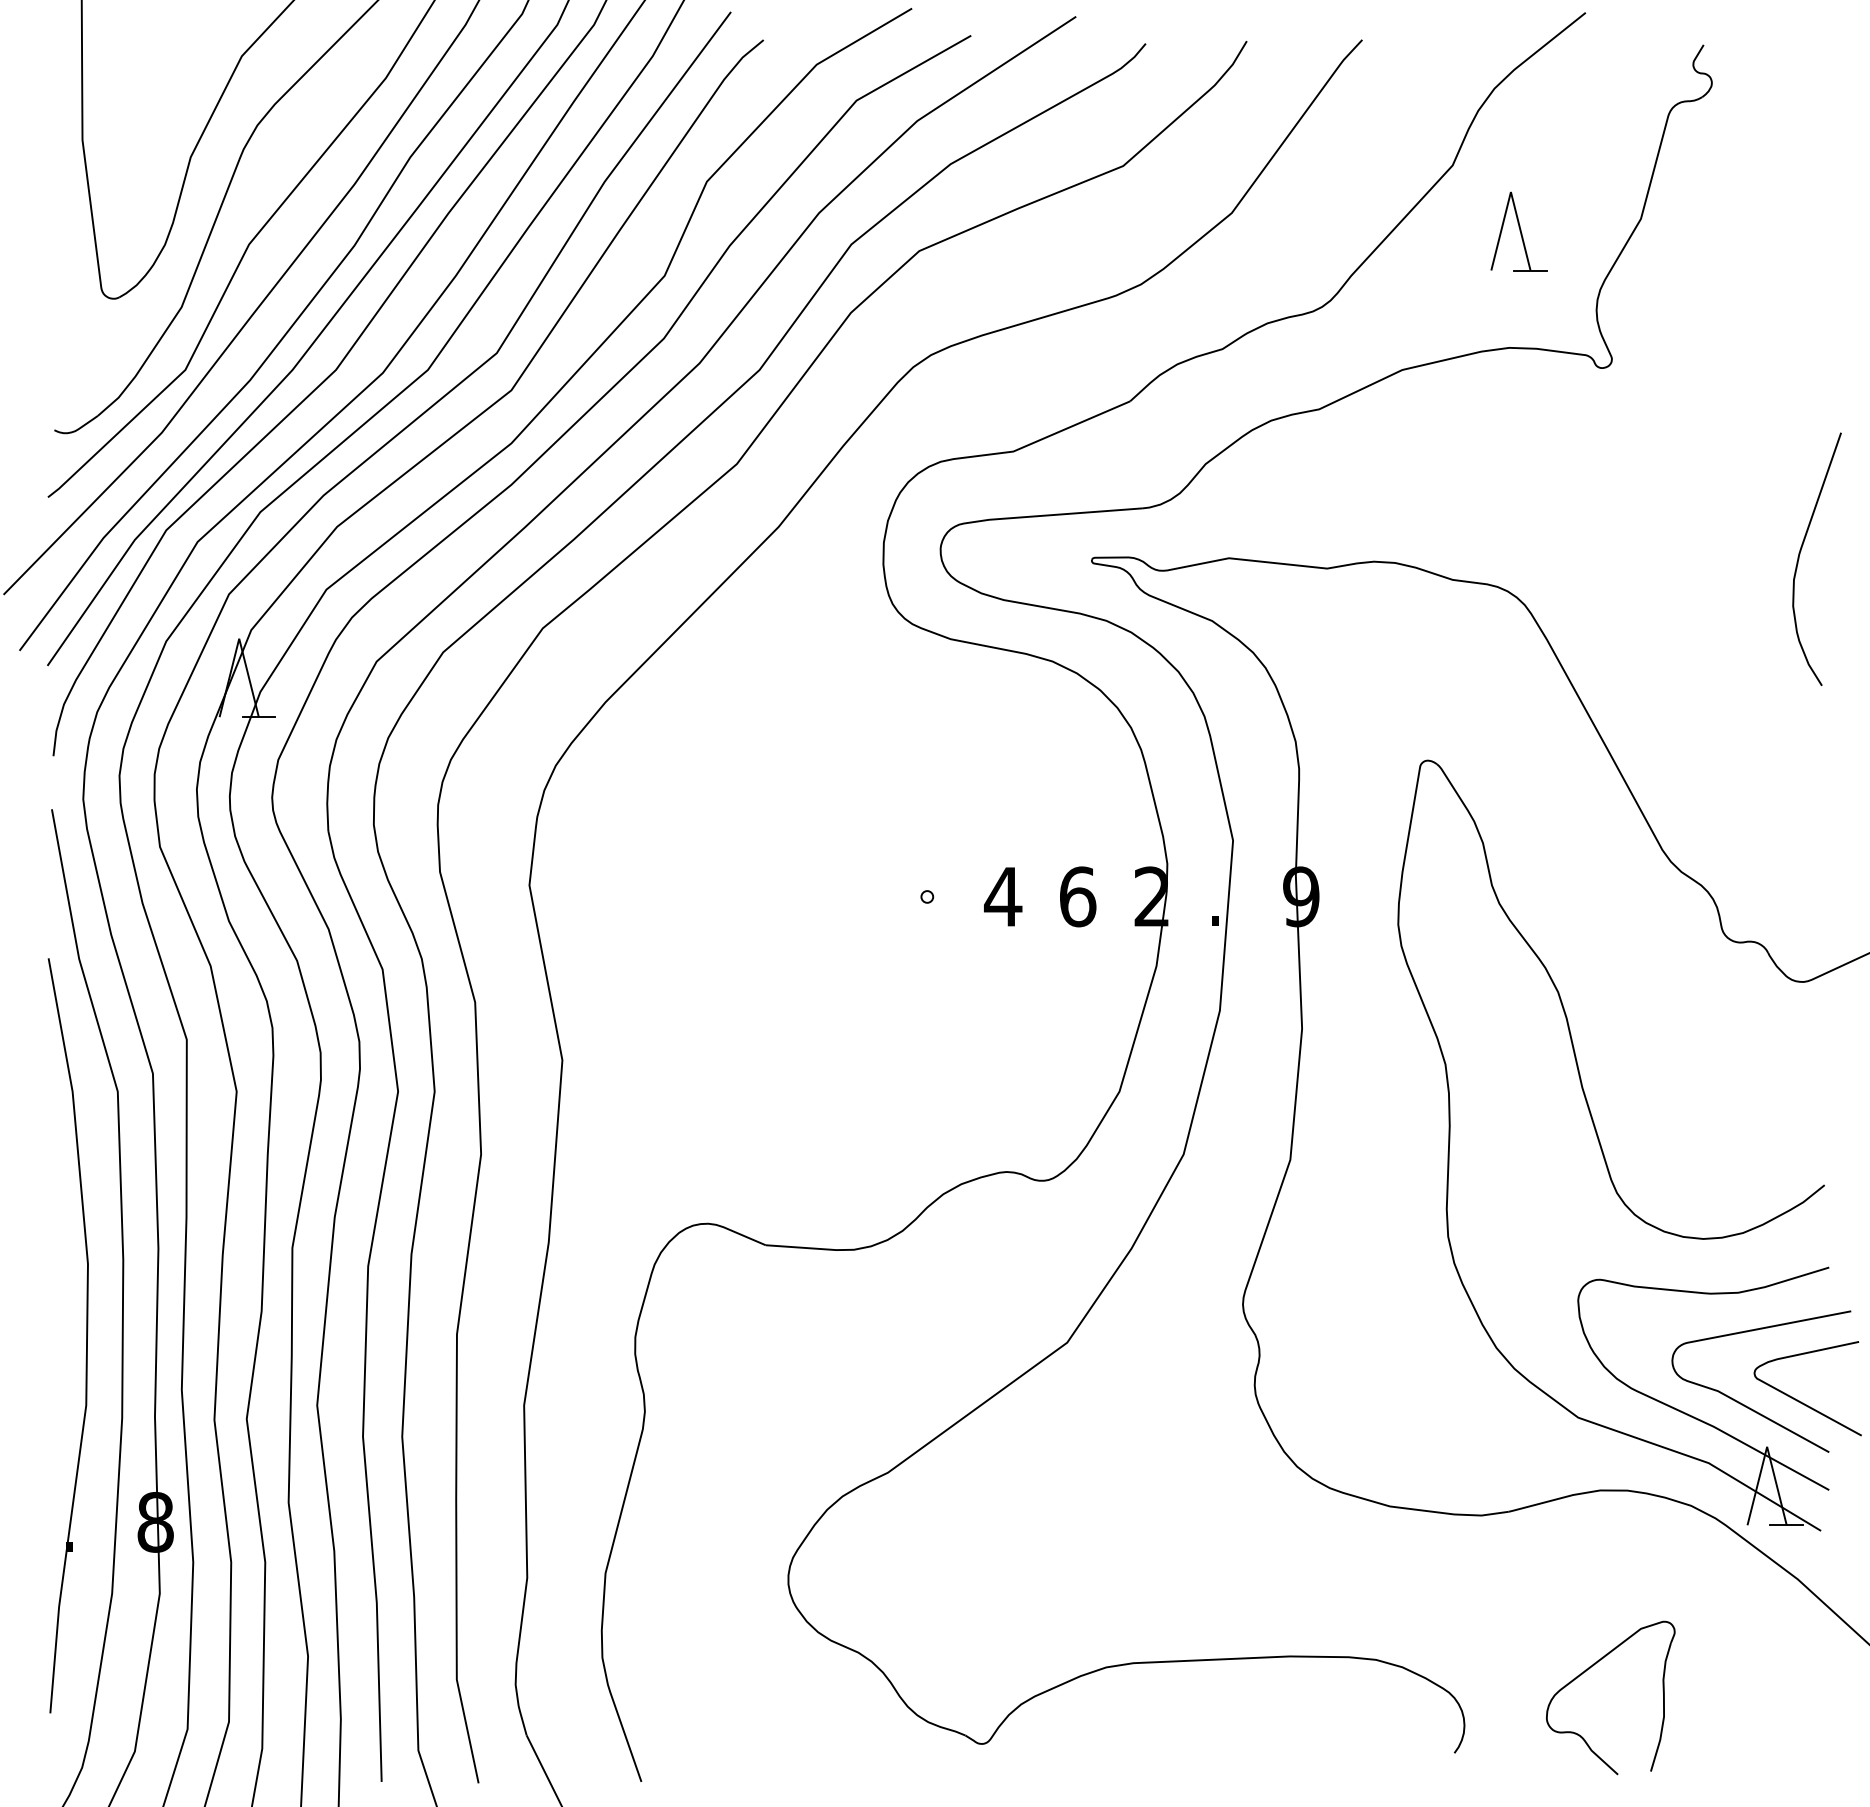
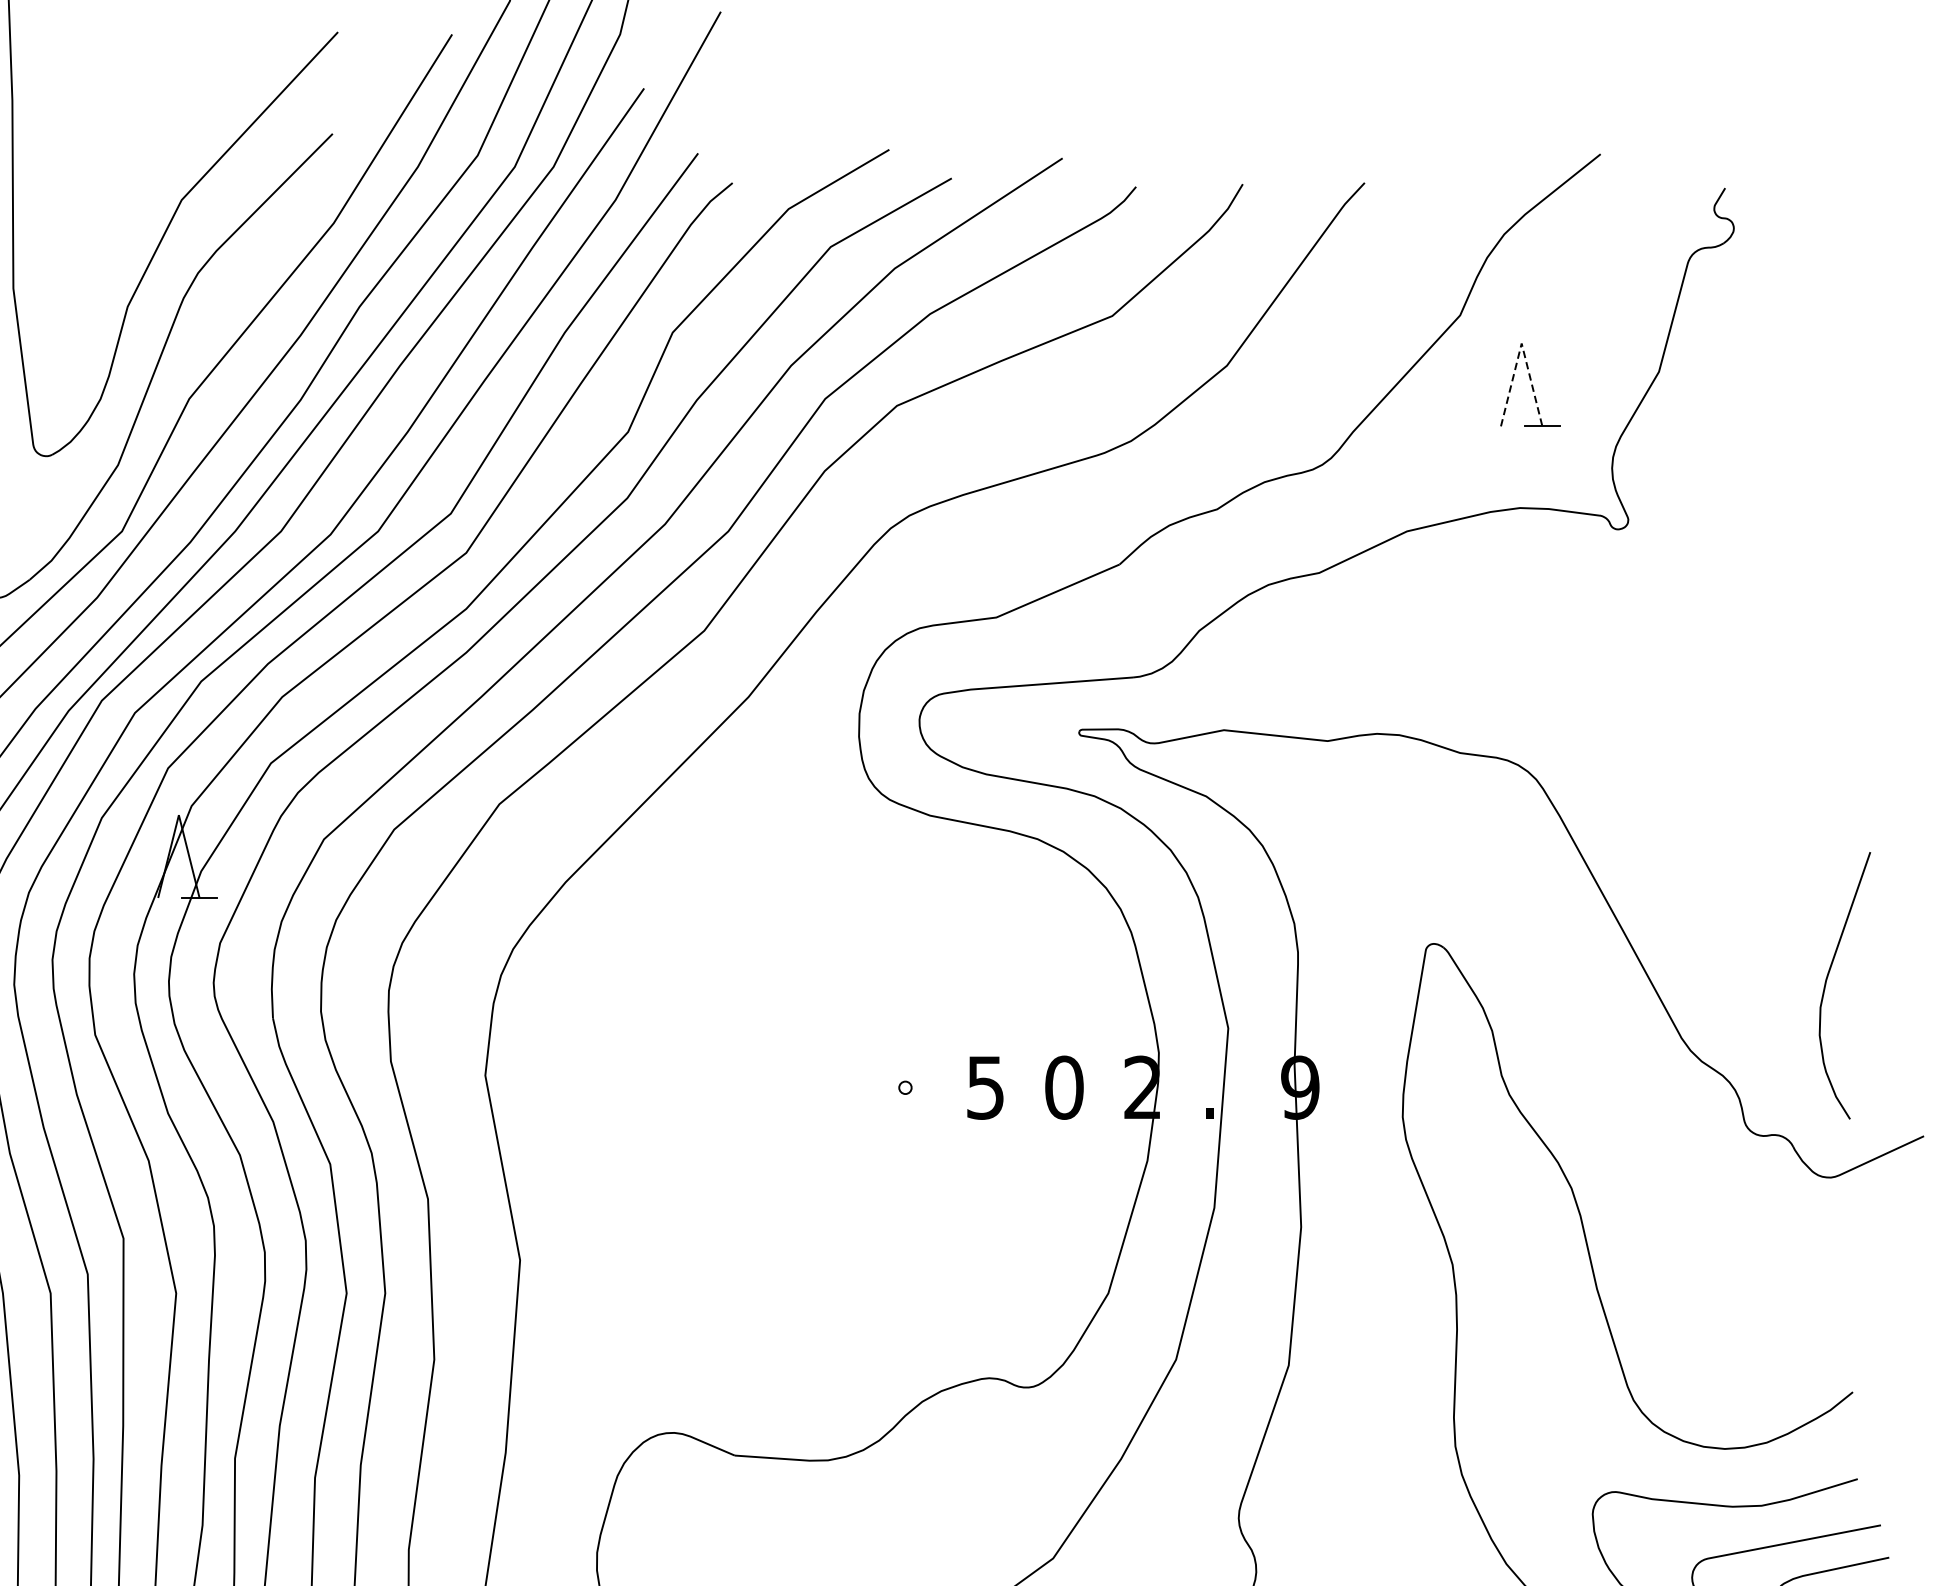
line: (1510, 192) -> (1521, 343), solid -> dashed
curve: (1800, 554) -> (1827, 980), moved
text: (1077, 896) -> (1064, 1087), 6 -> 0
text: (1003, 897) -> (985, 1088), 4 -> 5

